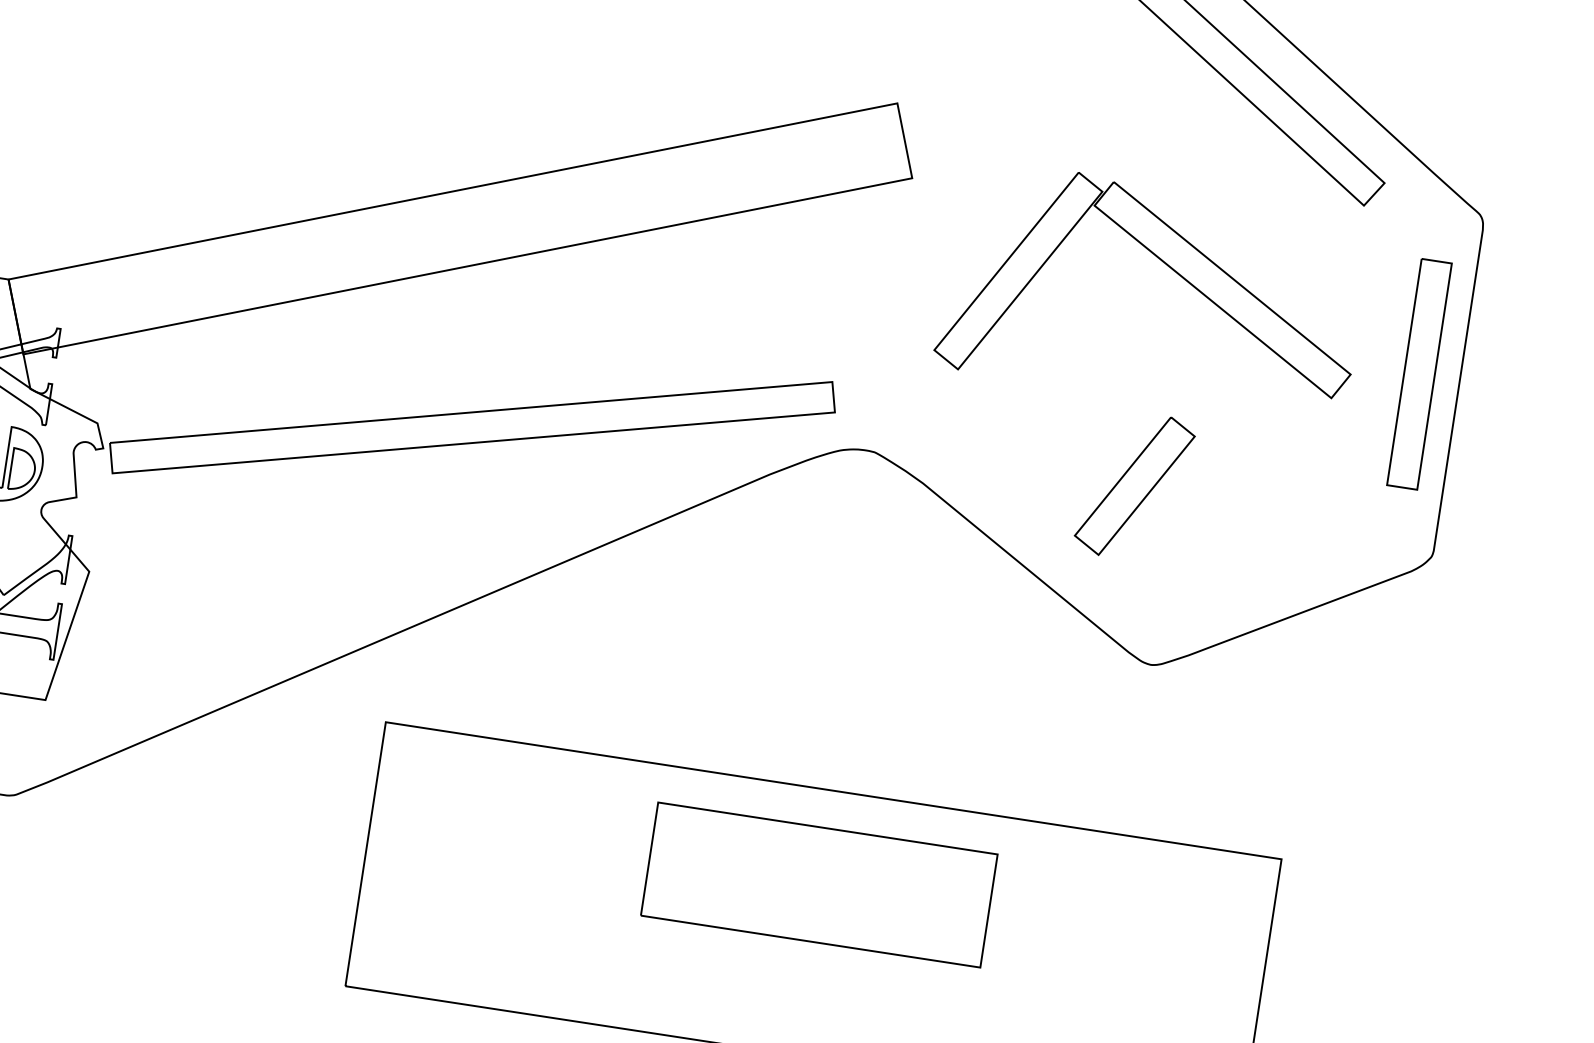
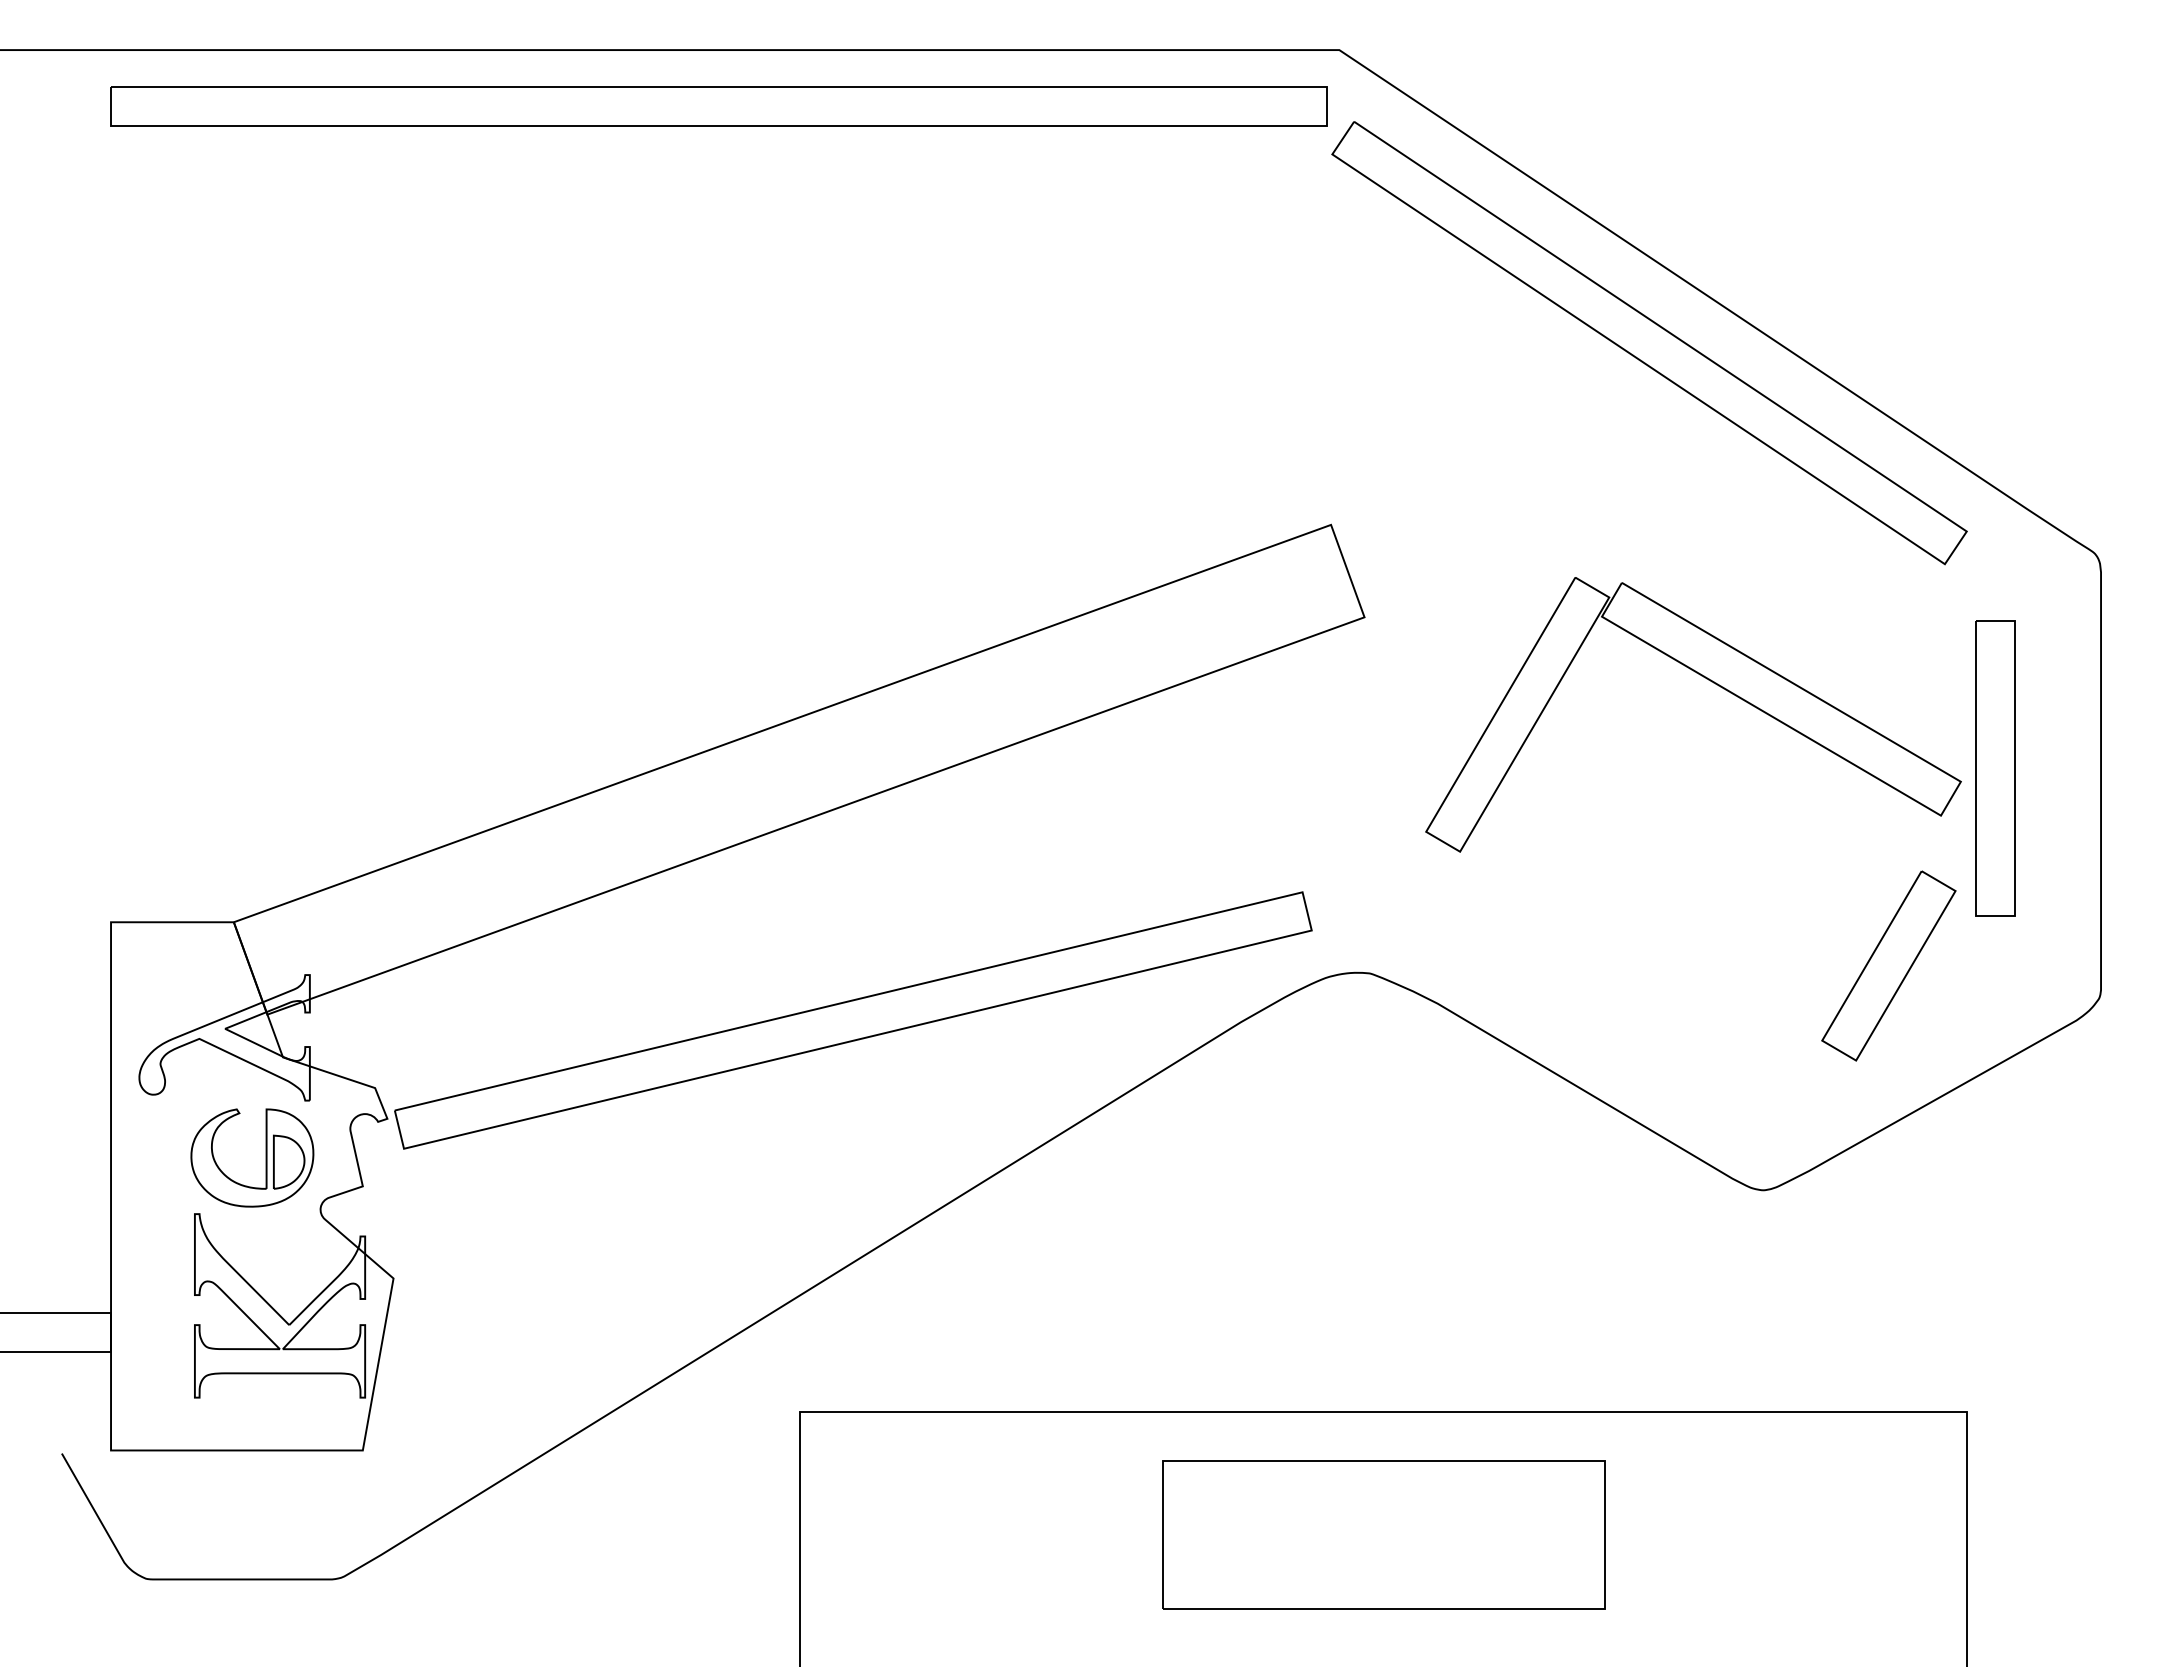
part: (1419, 374) -> (1995, 768), moved
part: (1134, 485) -> (1888, 965), moved

